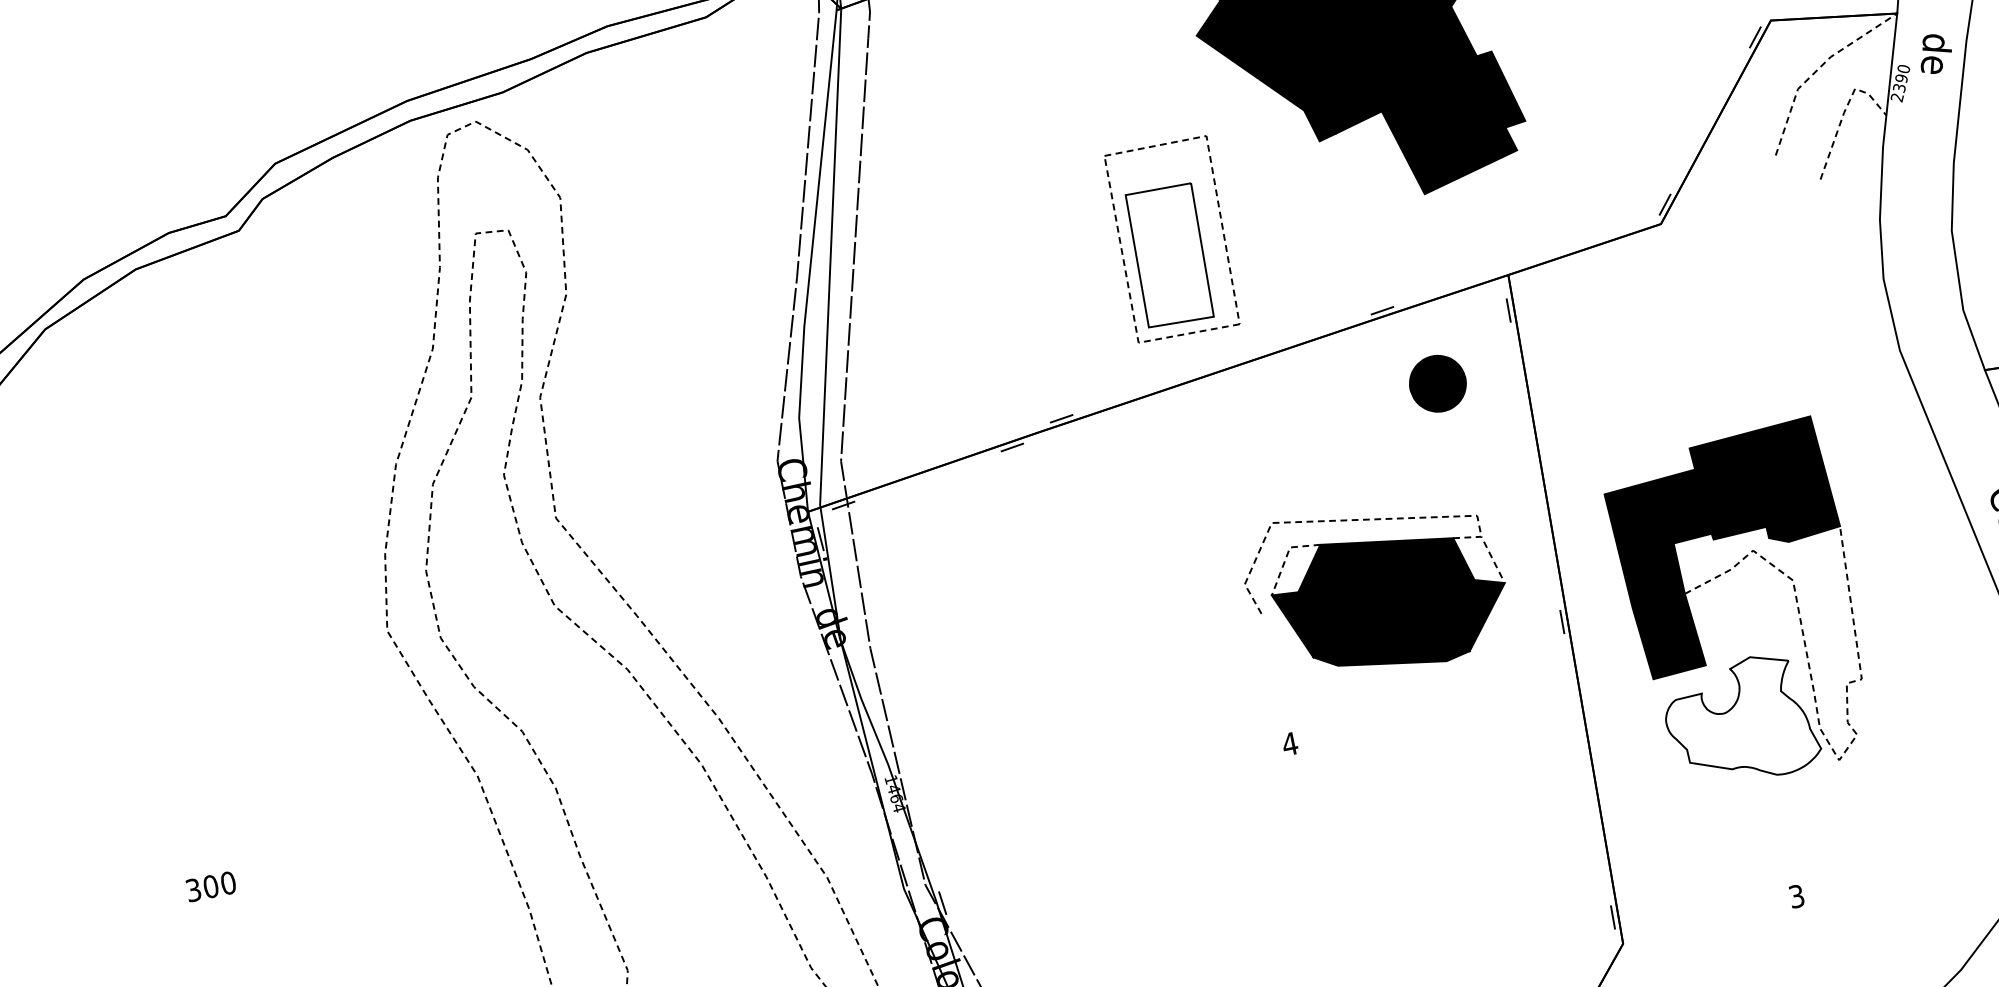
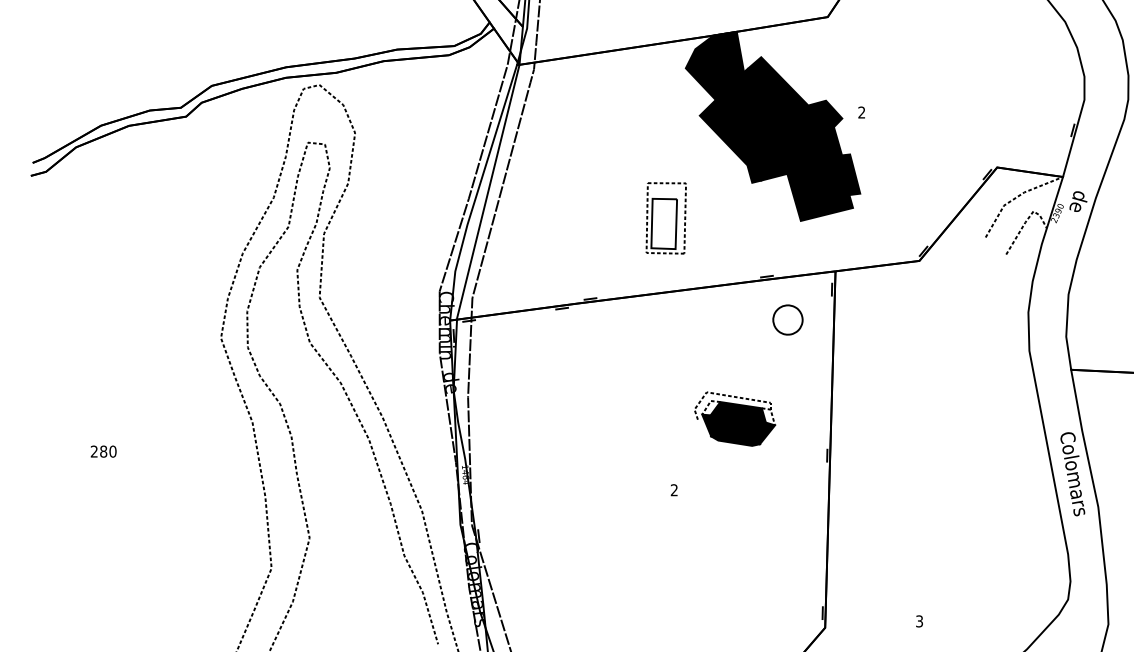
part: (1173, 240) -> (666, 218), size x0.7
fill: (1436, 382) -> (787, 319), removed
part: (1731, 572) -> (919, 447), removed
part: (1375, 587) -> (734, 418), size x0.6
text: (1290, 744) -> (674, 490), 4 -> 2
text: (201, 888) -> (98, 451), 300 -> 280

